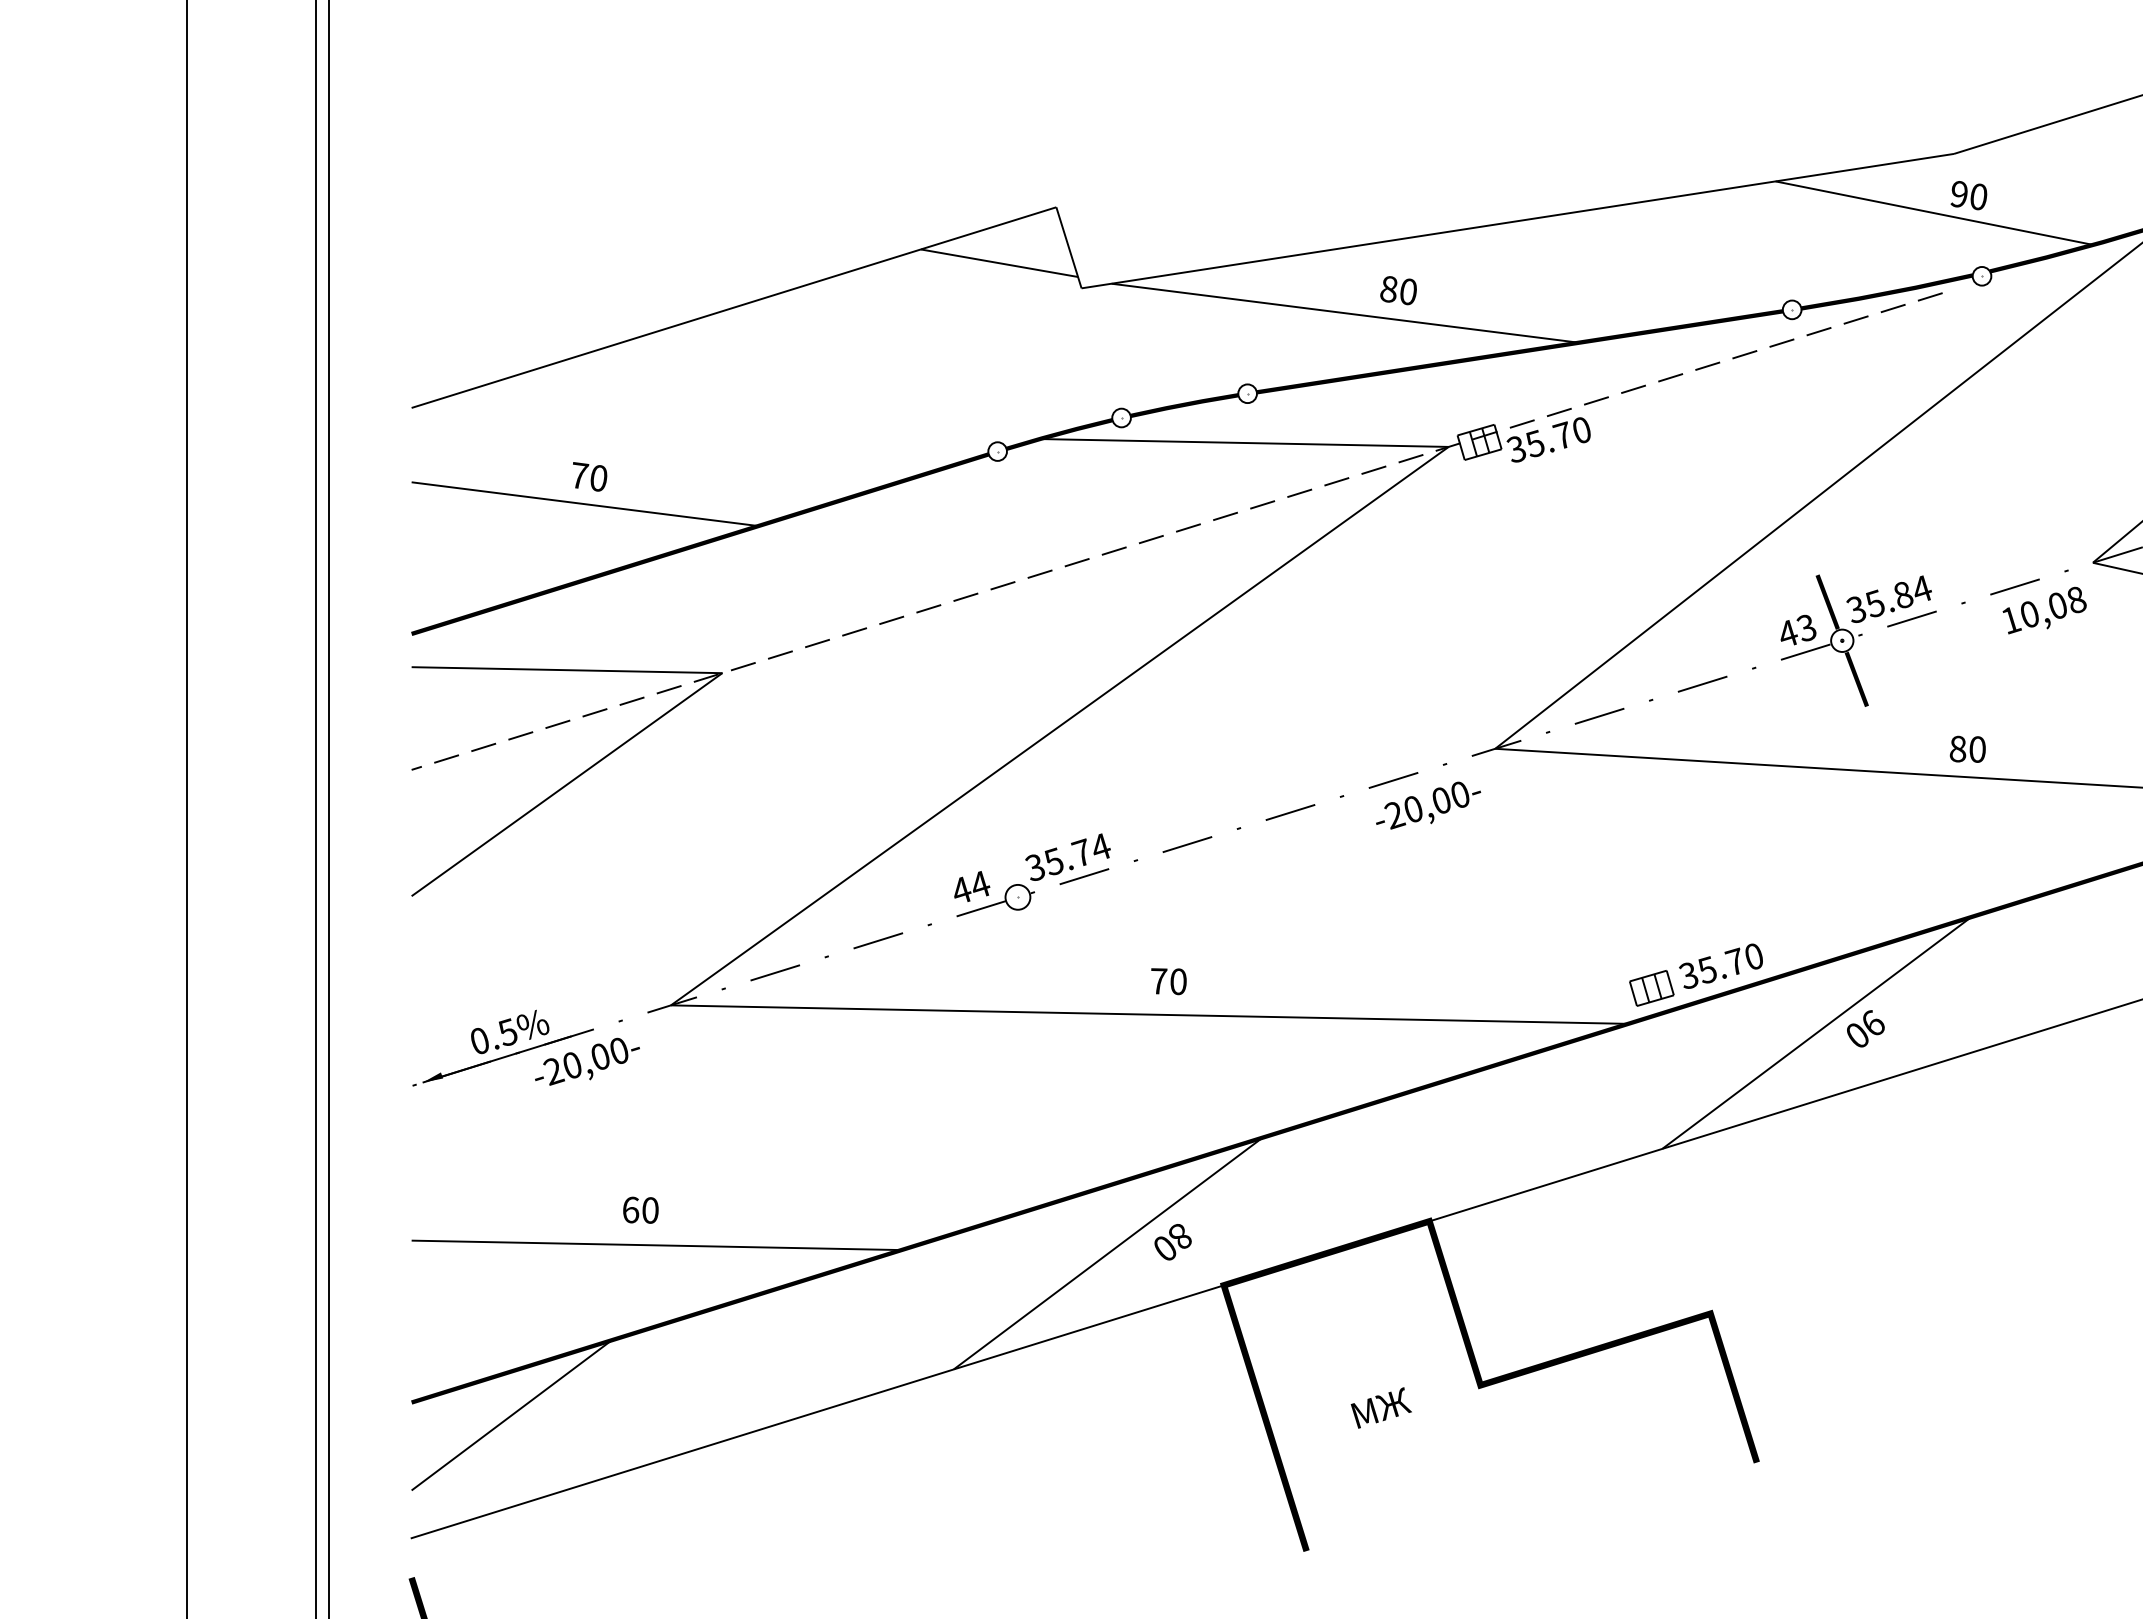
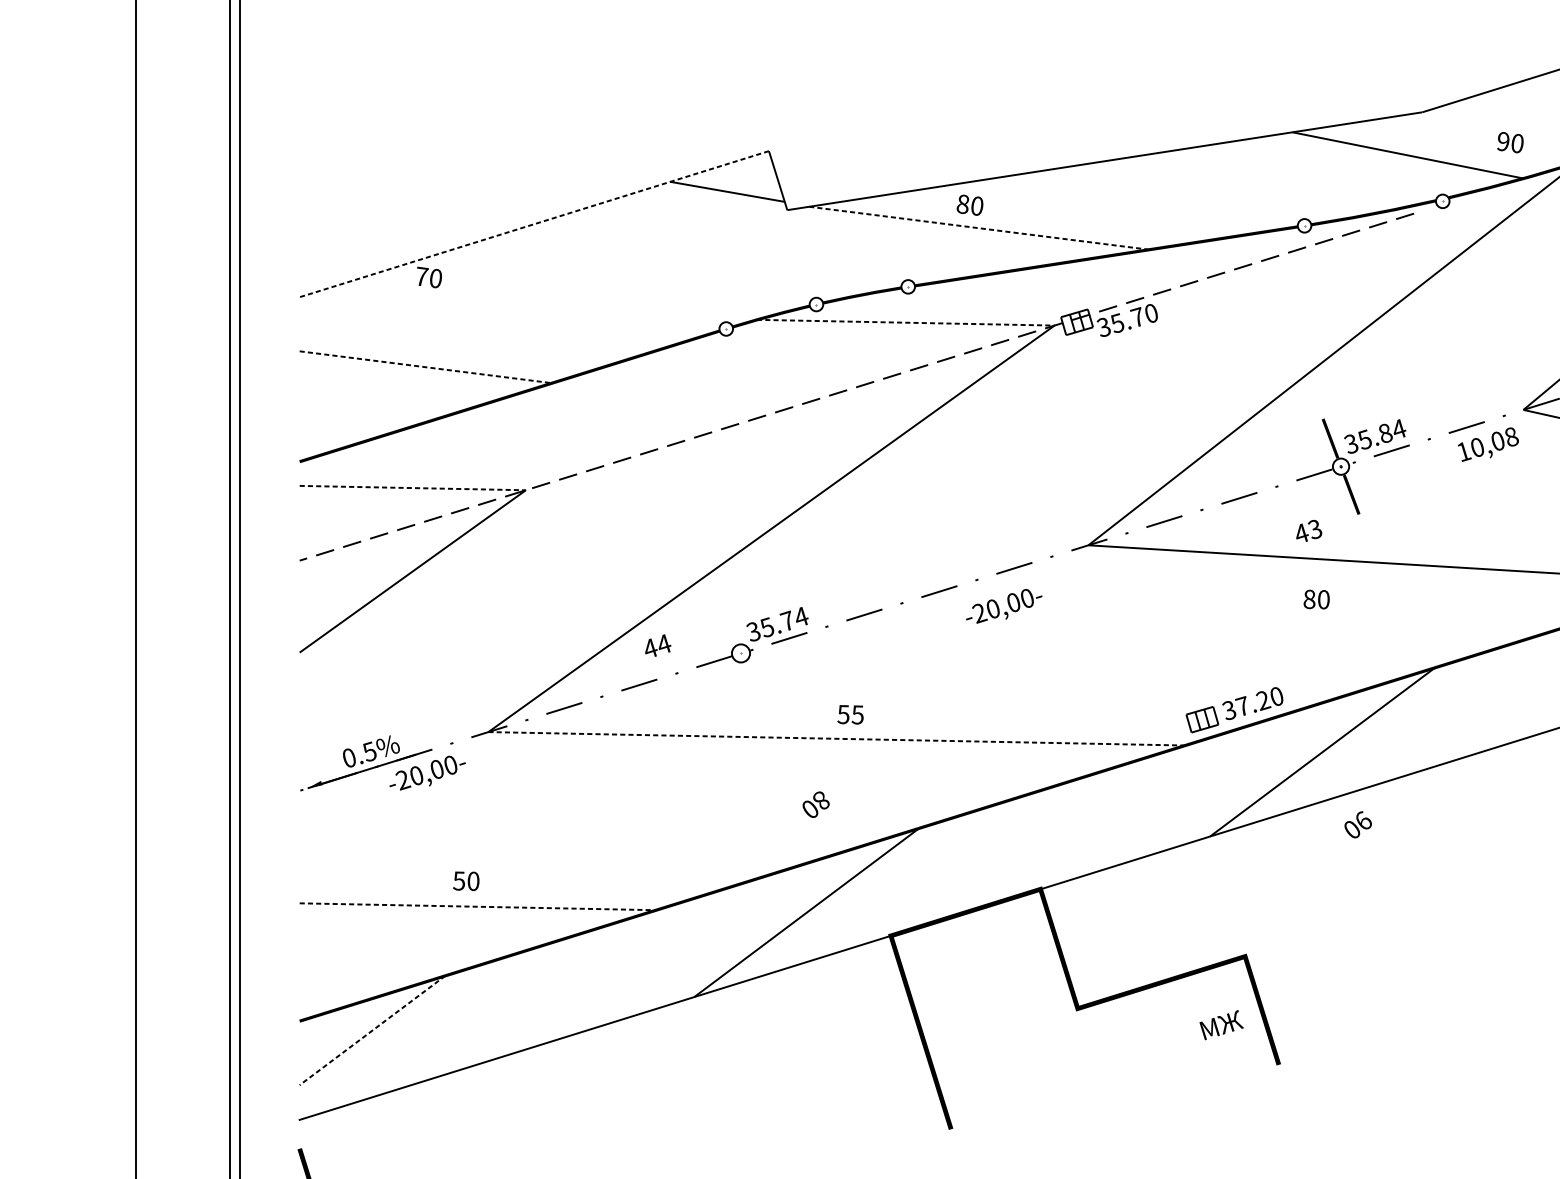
text: (1968, 195) -> (1510, 142), moved
text: (1398, 290) -> (969, 205), moved
line: (734, 307) -> (534, 224), solid -> dashed
line: (1345, 313) -> (979, 228), solid -> dashed
line: (1244, 442) -> (905, 322), solid -> dashed
text: (590, 476) -> (429, 277), moved
line: (585, 504) -> (426, 367), solid -> dashed
text: (1798, 630) -> (1309, 531), moved
line: (567, 670) -> (413, 488), solid -> dashed
text: (1967, 748) -> (1316, 598), moved
text: (1428, 805) -> (1004, 606), moved
text: (972, 886) -> (658, 645), moved
text: (1721, 965) -> (1253, 703), 35.70 -> 37.20
text: (1168, 981) -> (850, 714), 70 -> 55
line: (1149, 1014) -> (836, 738), solid -> dashed
text: (1865, 1028) -> (1357, 824), moved
text: (630, 1209) -> (458, 880), 60 -> 50
text: (1172, 1242) -> (815, 804), moved
line: (657, 1245) -> (478, 906), solid -> dashed
text: (1380, 1407) -> (1221, 1024), moved
line: (511, 1415) -> (372, 1030), solid -> dashed

